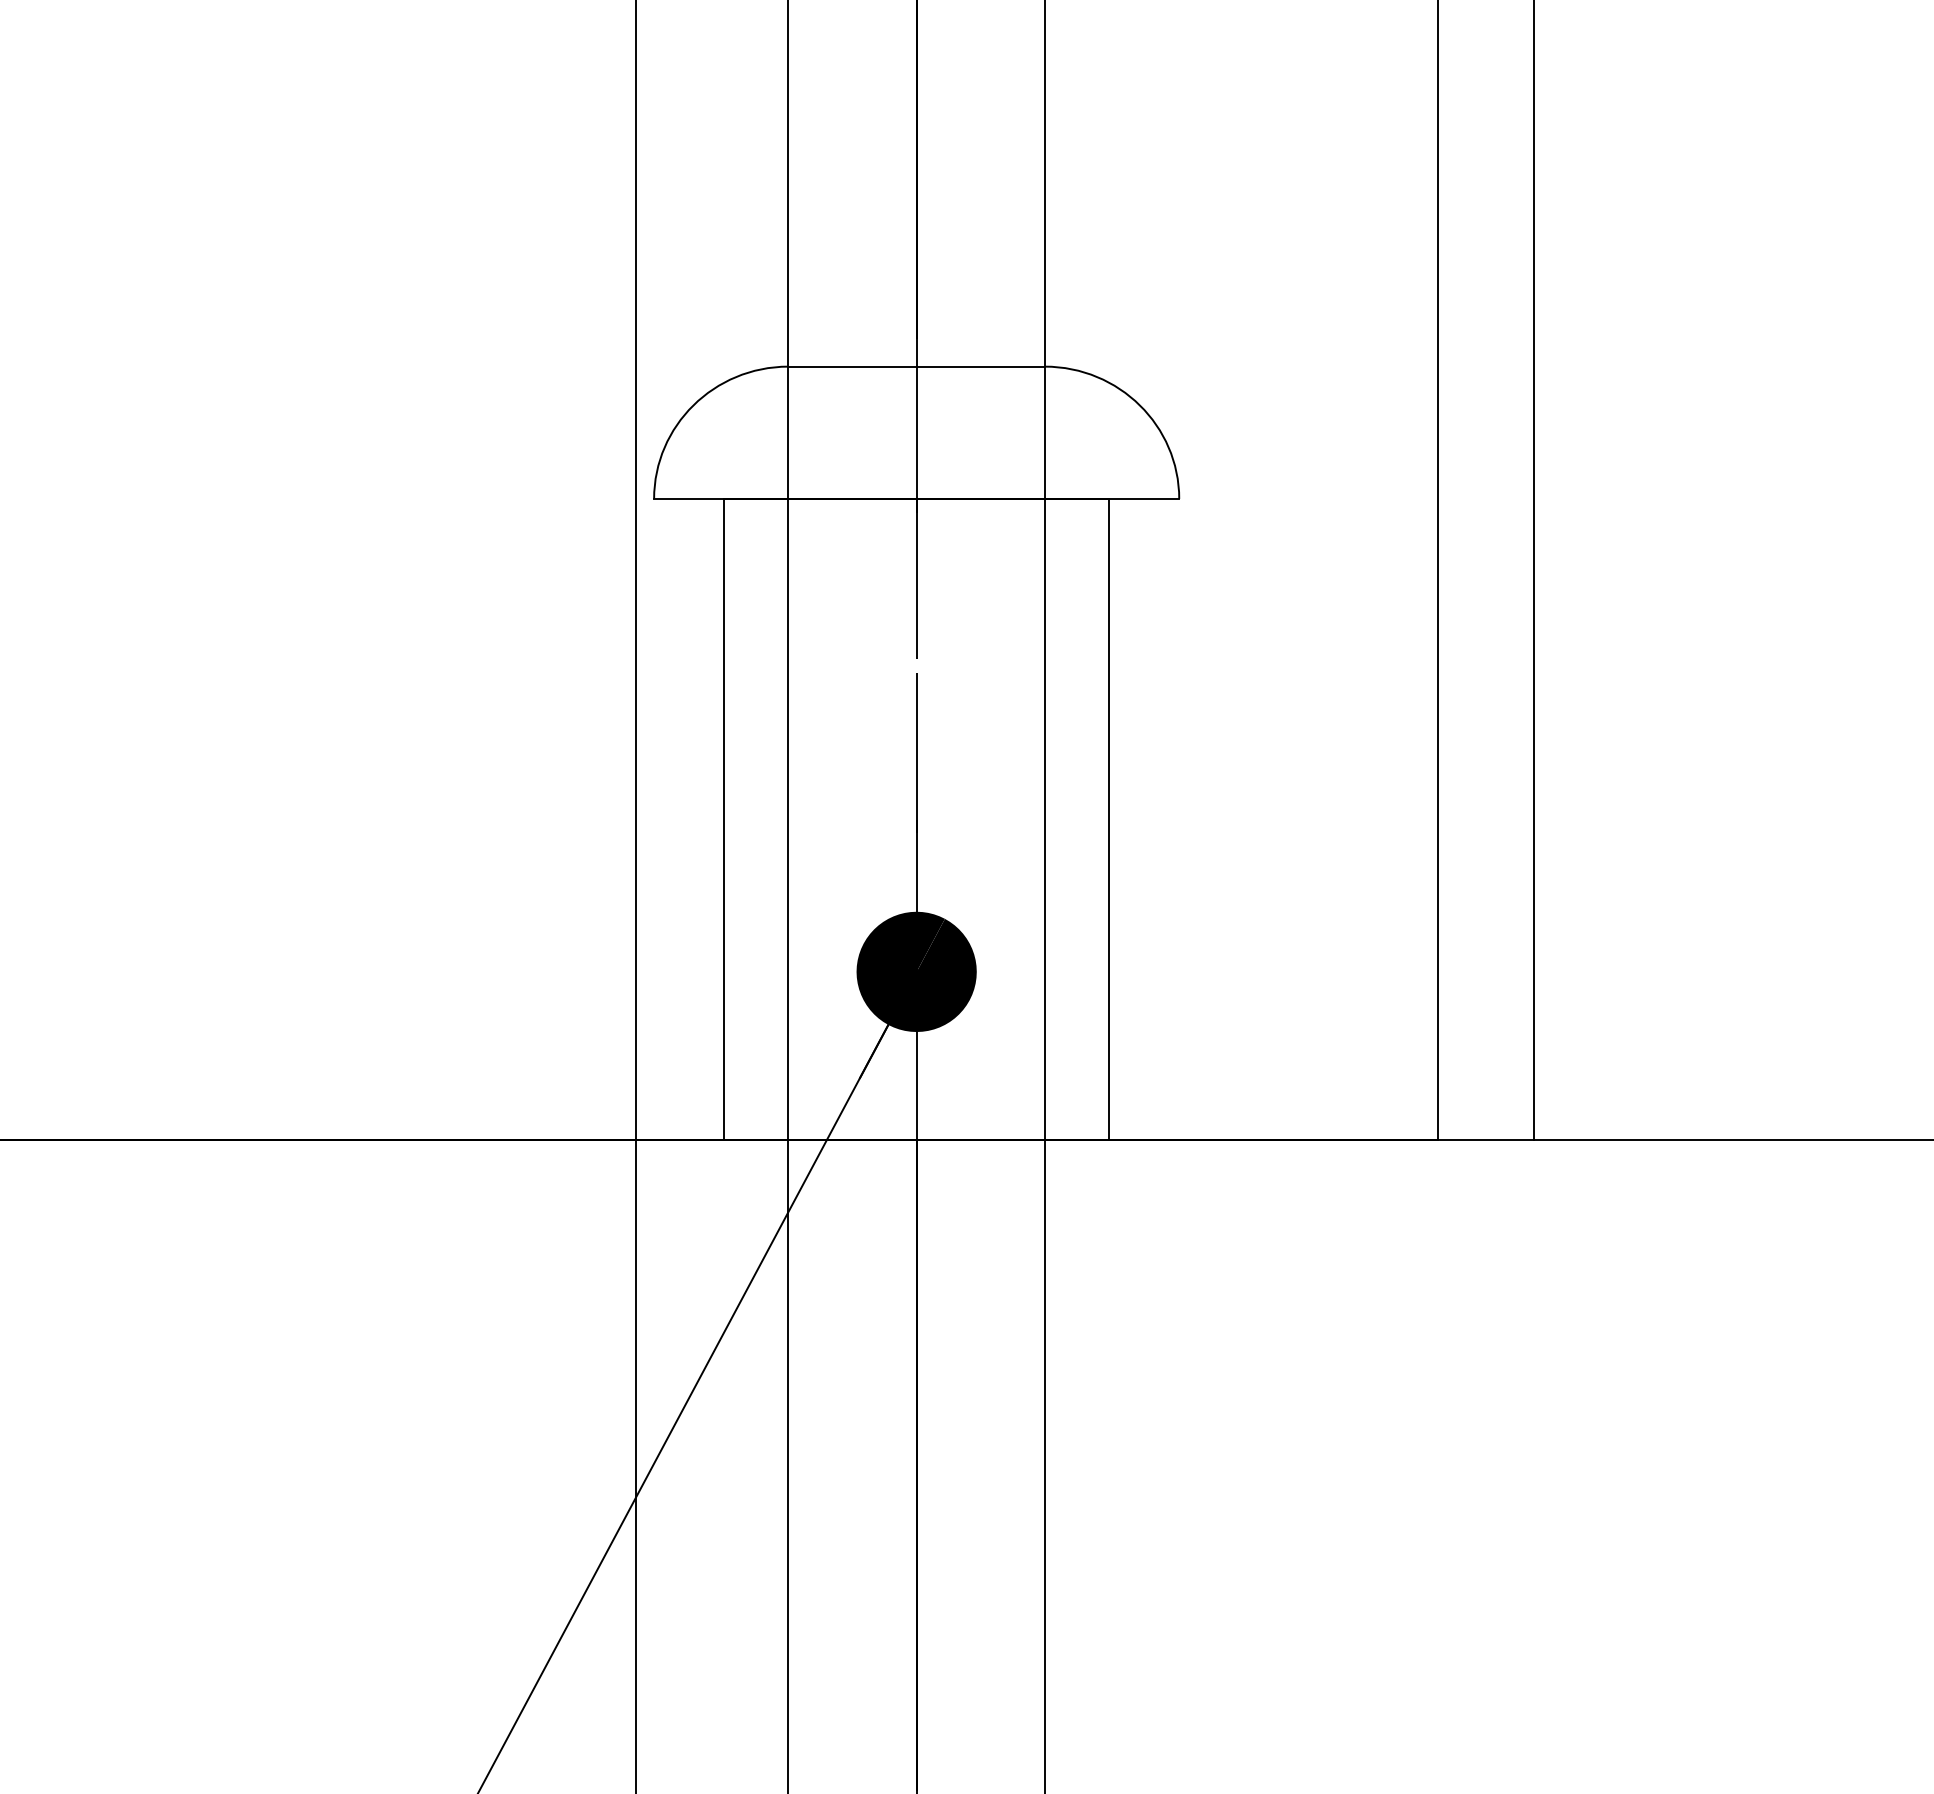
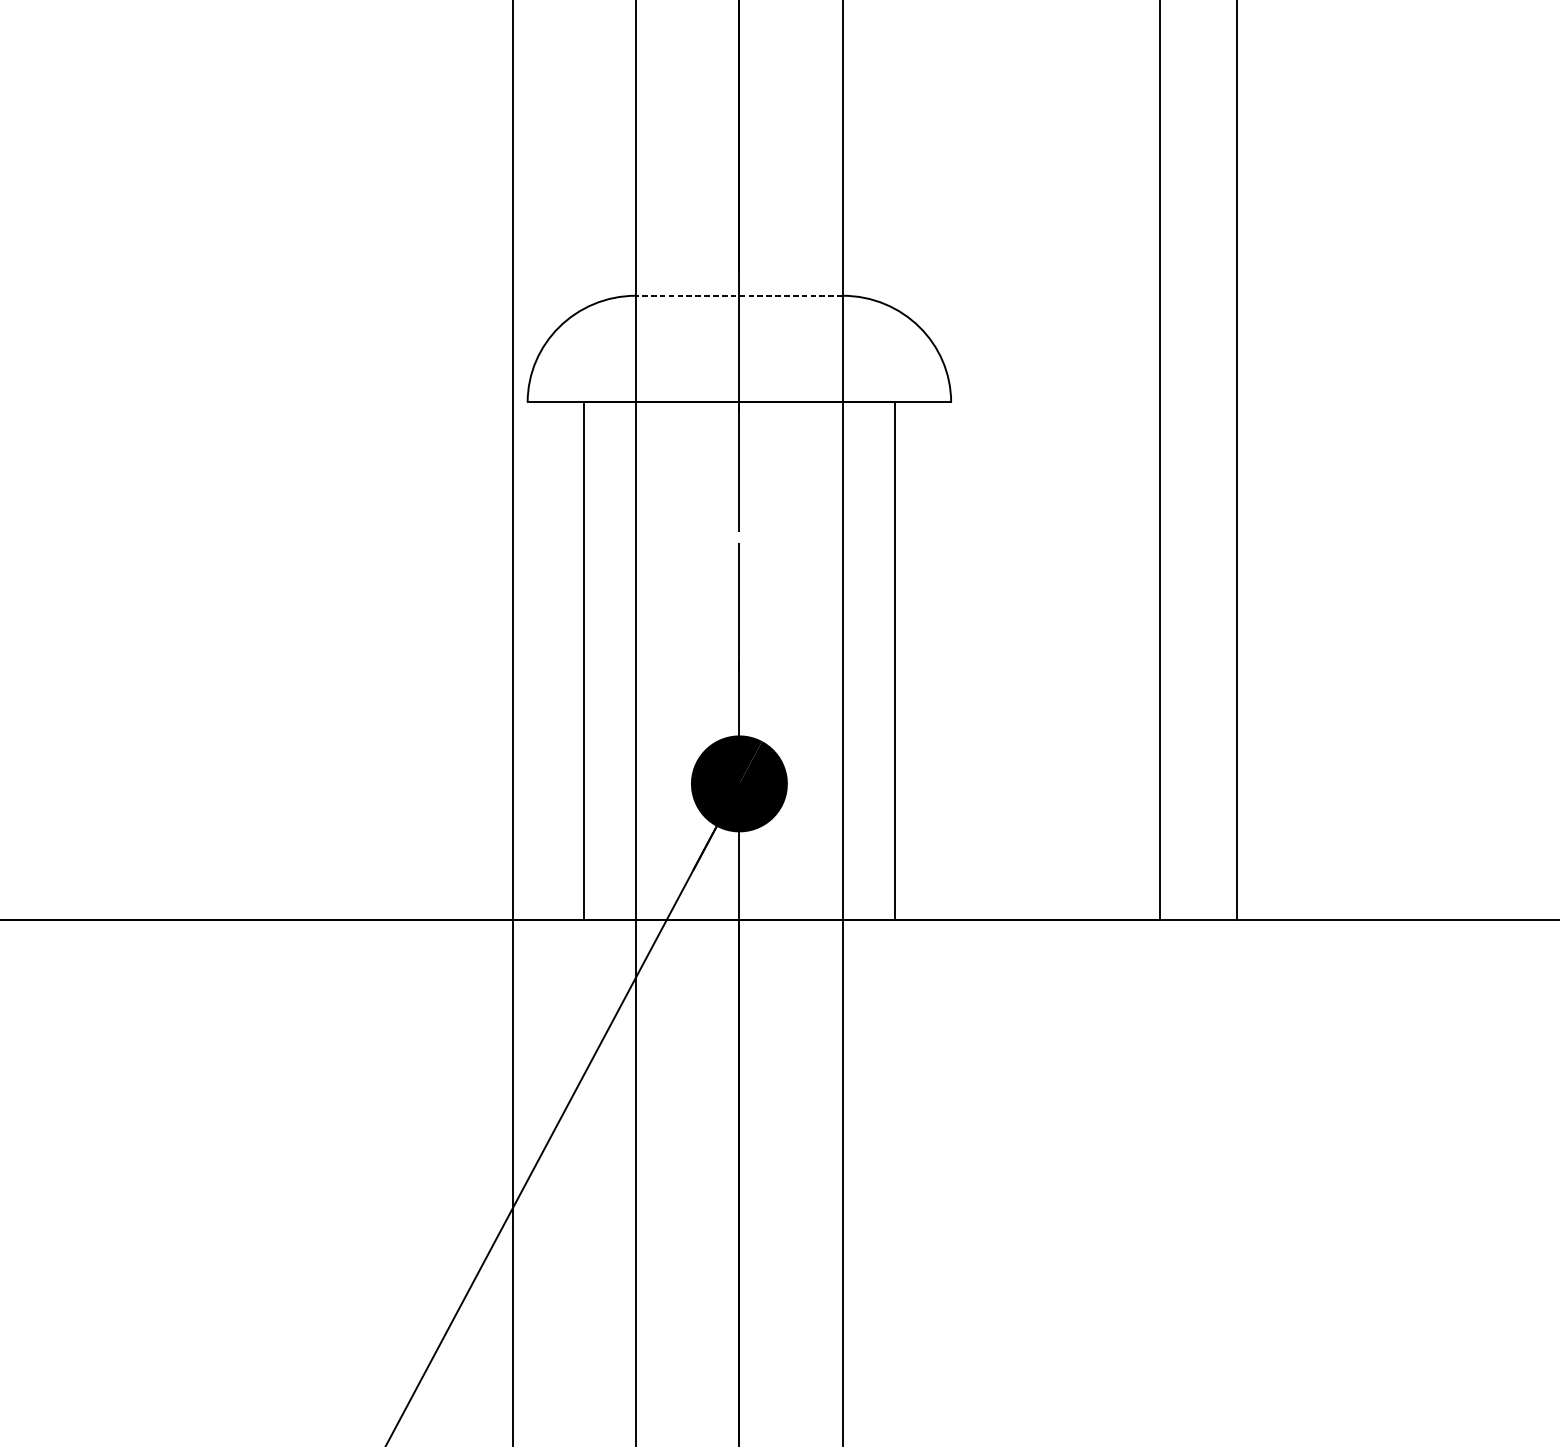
line: (916, 366) -> (739, 295), solid -> dashed

